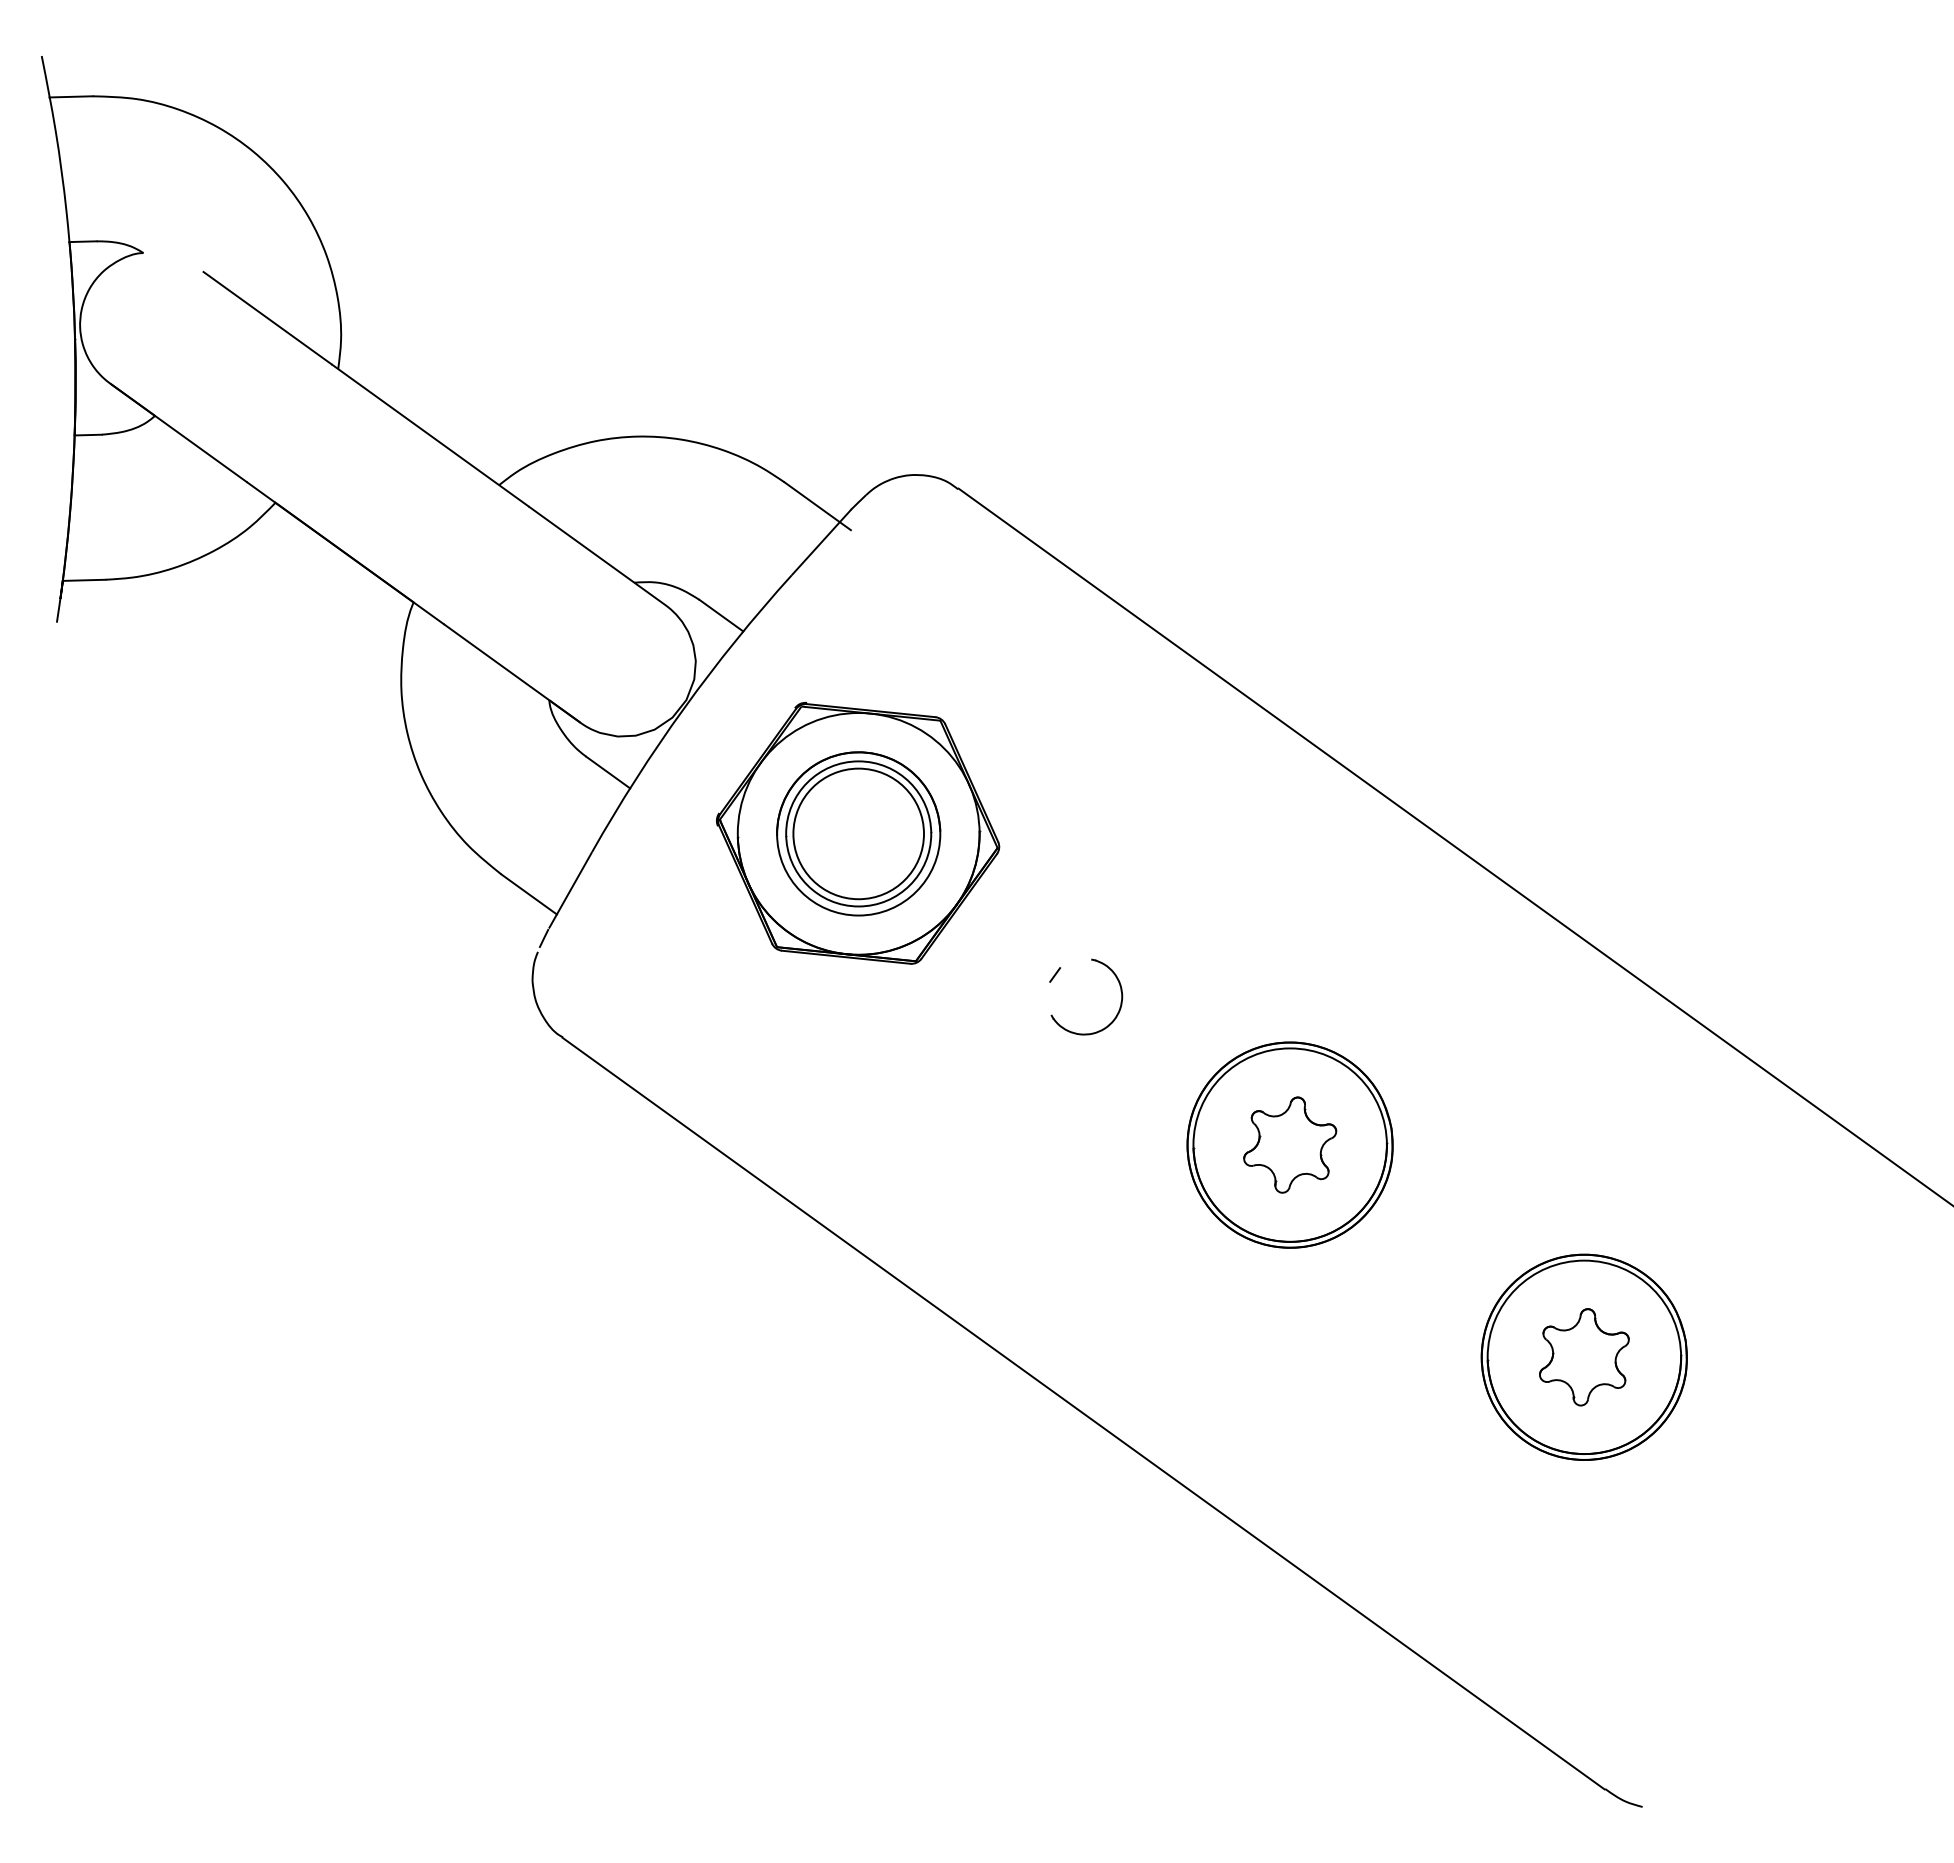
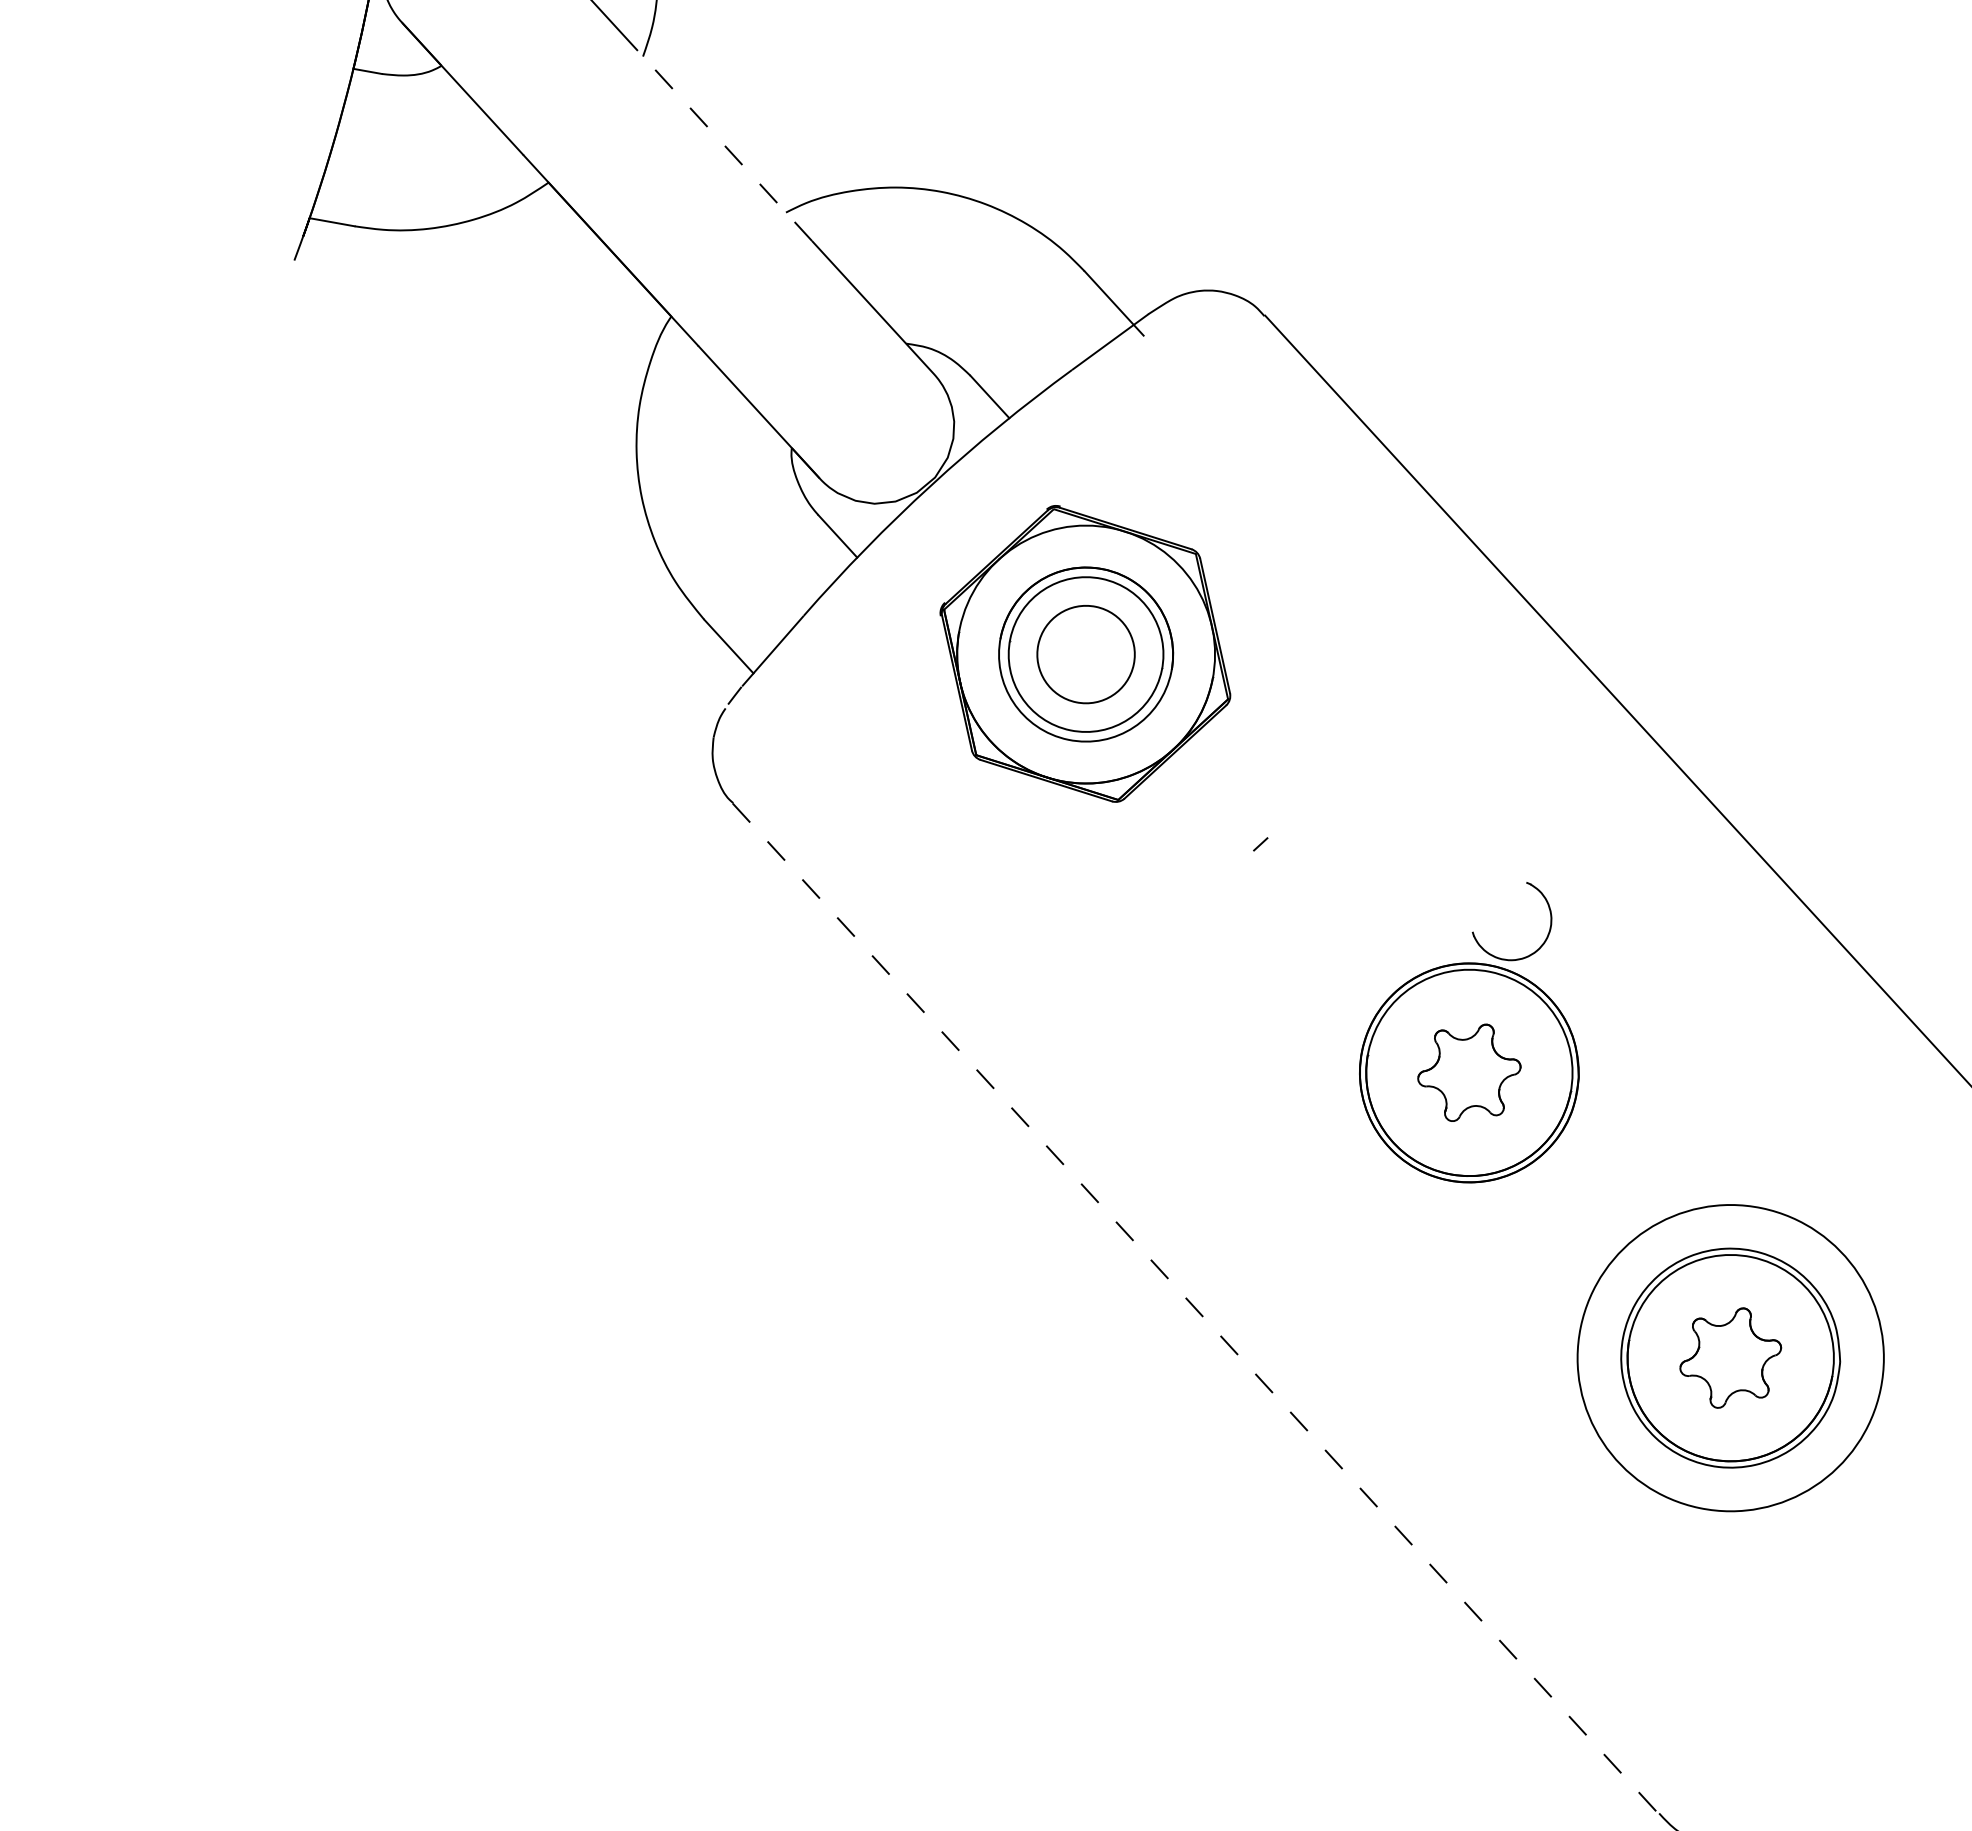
line: (430, 435) -> (725, 145), solid -> dashed
circle: (858, 833) -> (1085, 654), size x0.7
part: (1120, 991) -> (1549, 922), moved
circle: (1583, 1356) -> (1730, 1357), size x1.4
line: (1084, 1413) -> (1196, 1308), solid -> dashed

